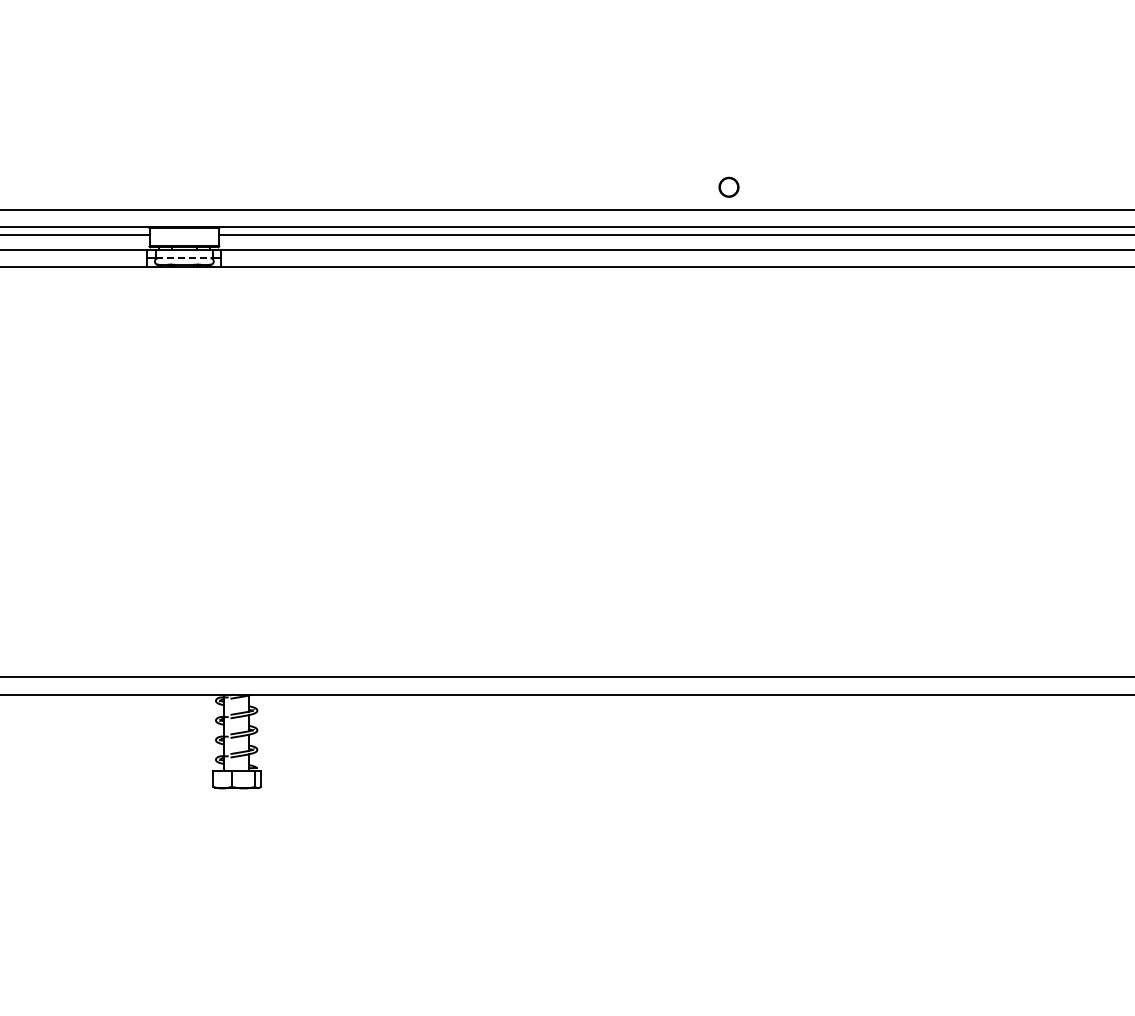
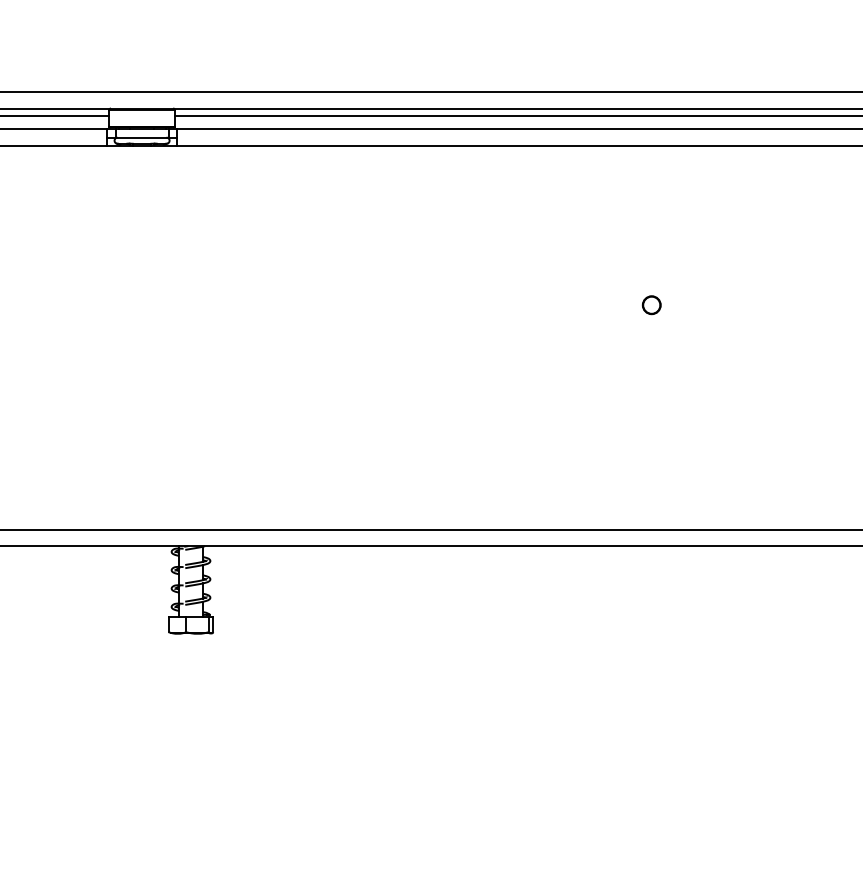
circle: (728, 186) -> (651, 304), moved
line: (184, 258) -> (142, 137), dashed -> solid

